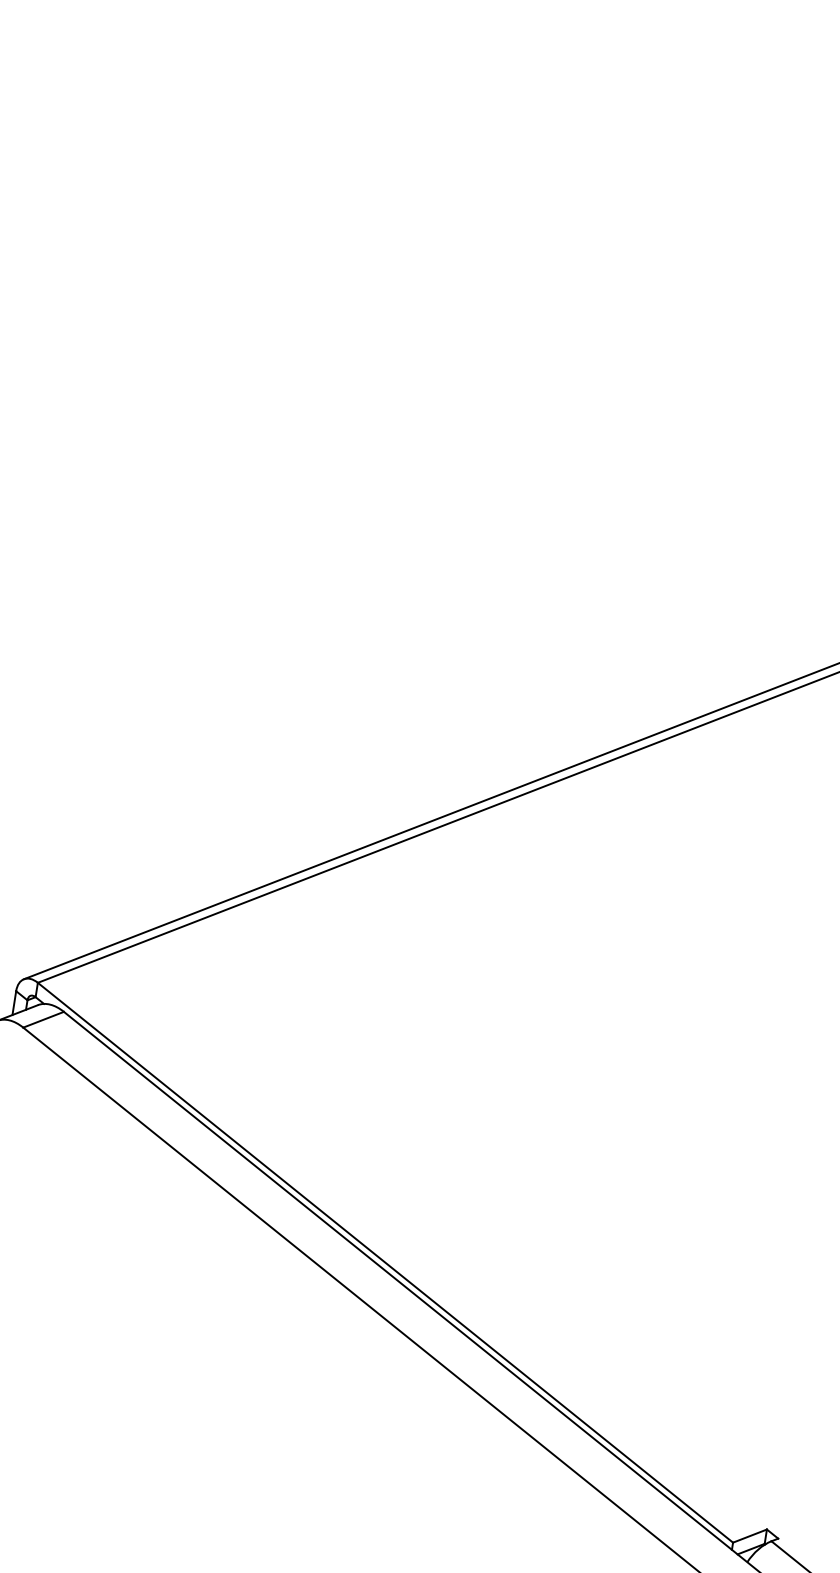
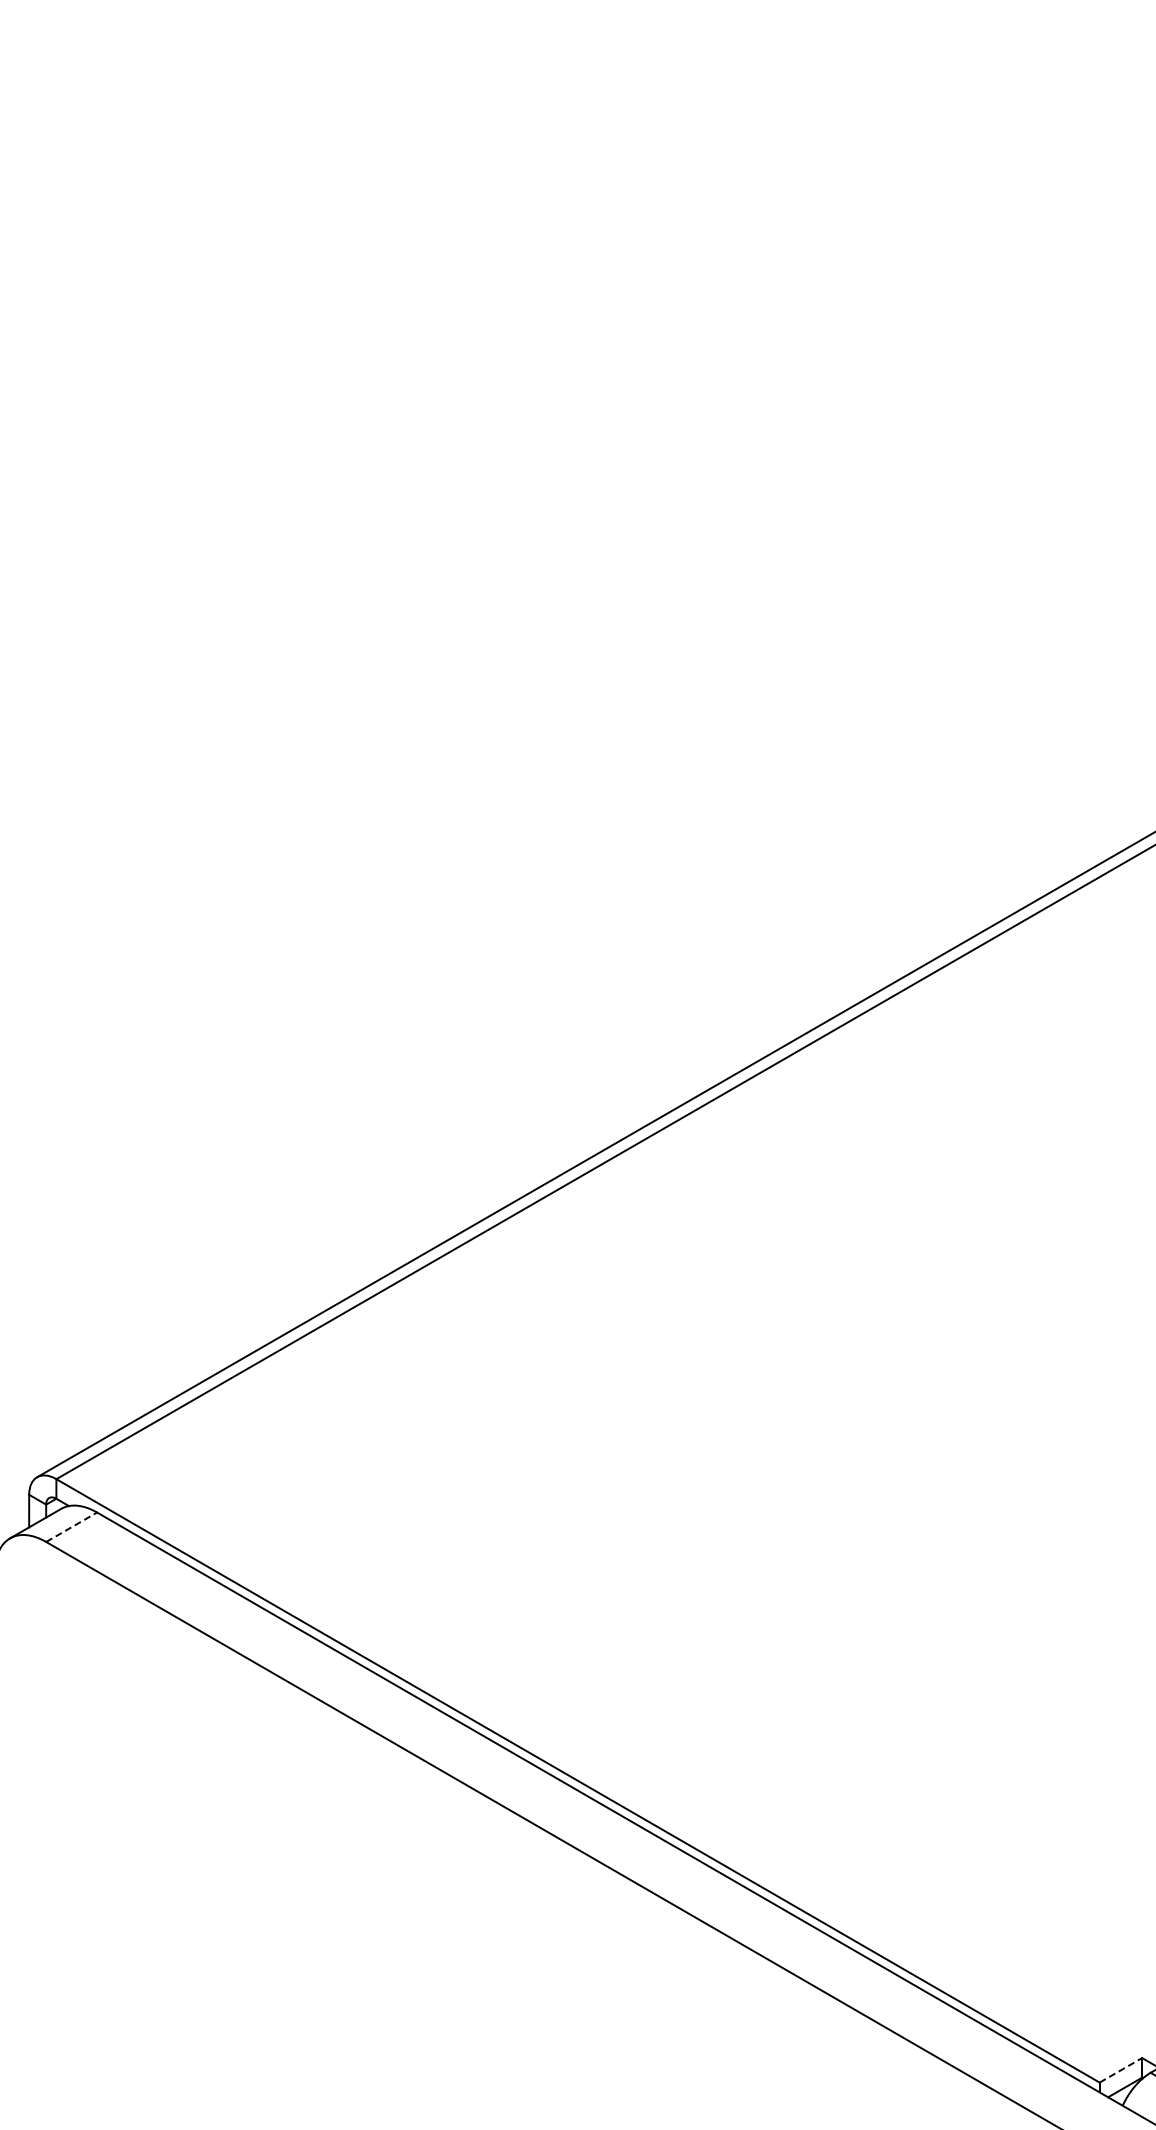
line: (44, 1020) -> (72, 1527), solid -> dashed
line: (749, 1536) -> (1120, 2070), solid -> dashed

